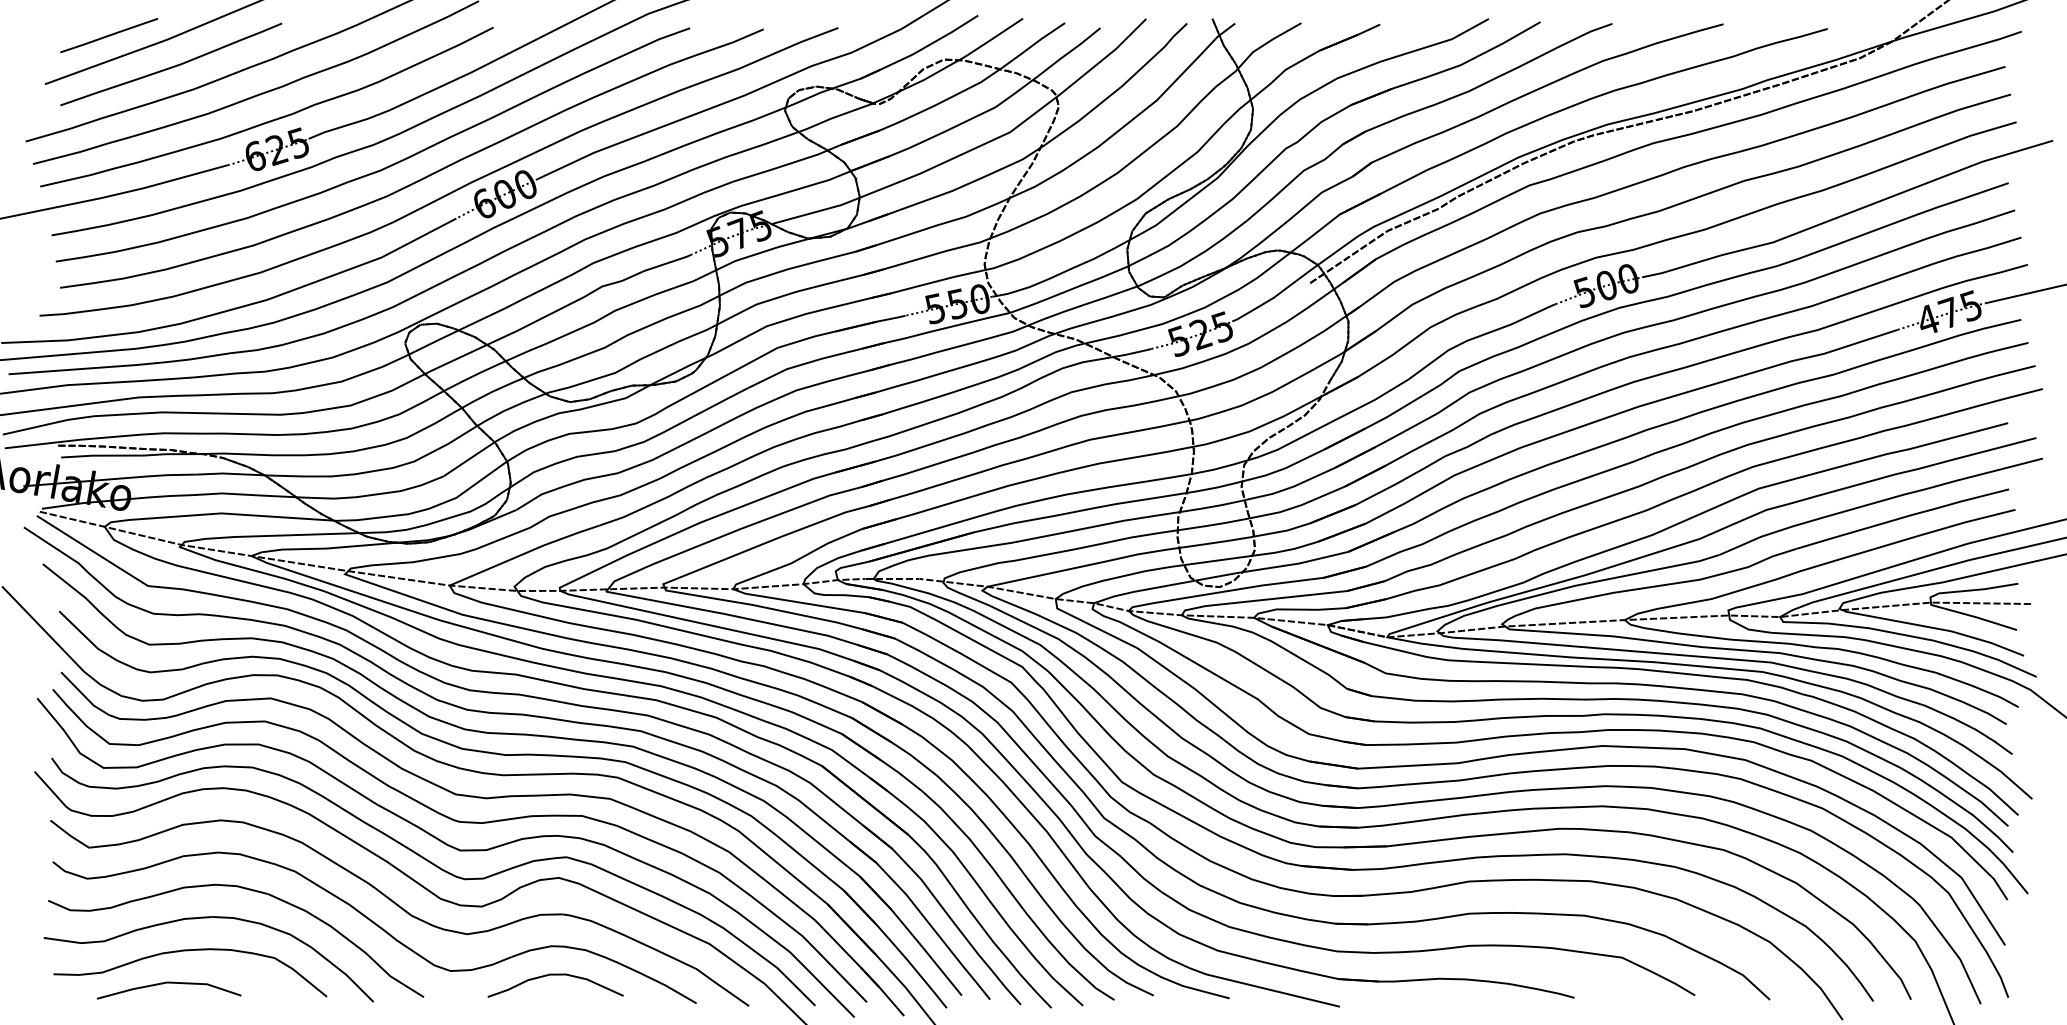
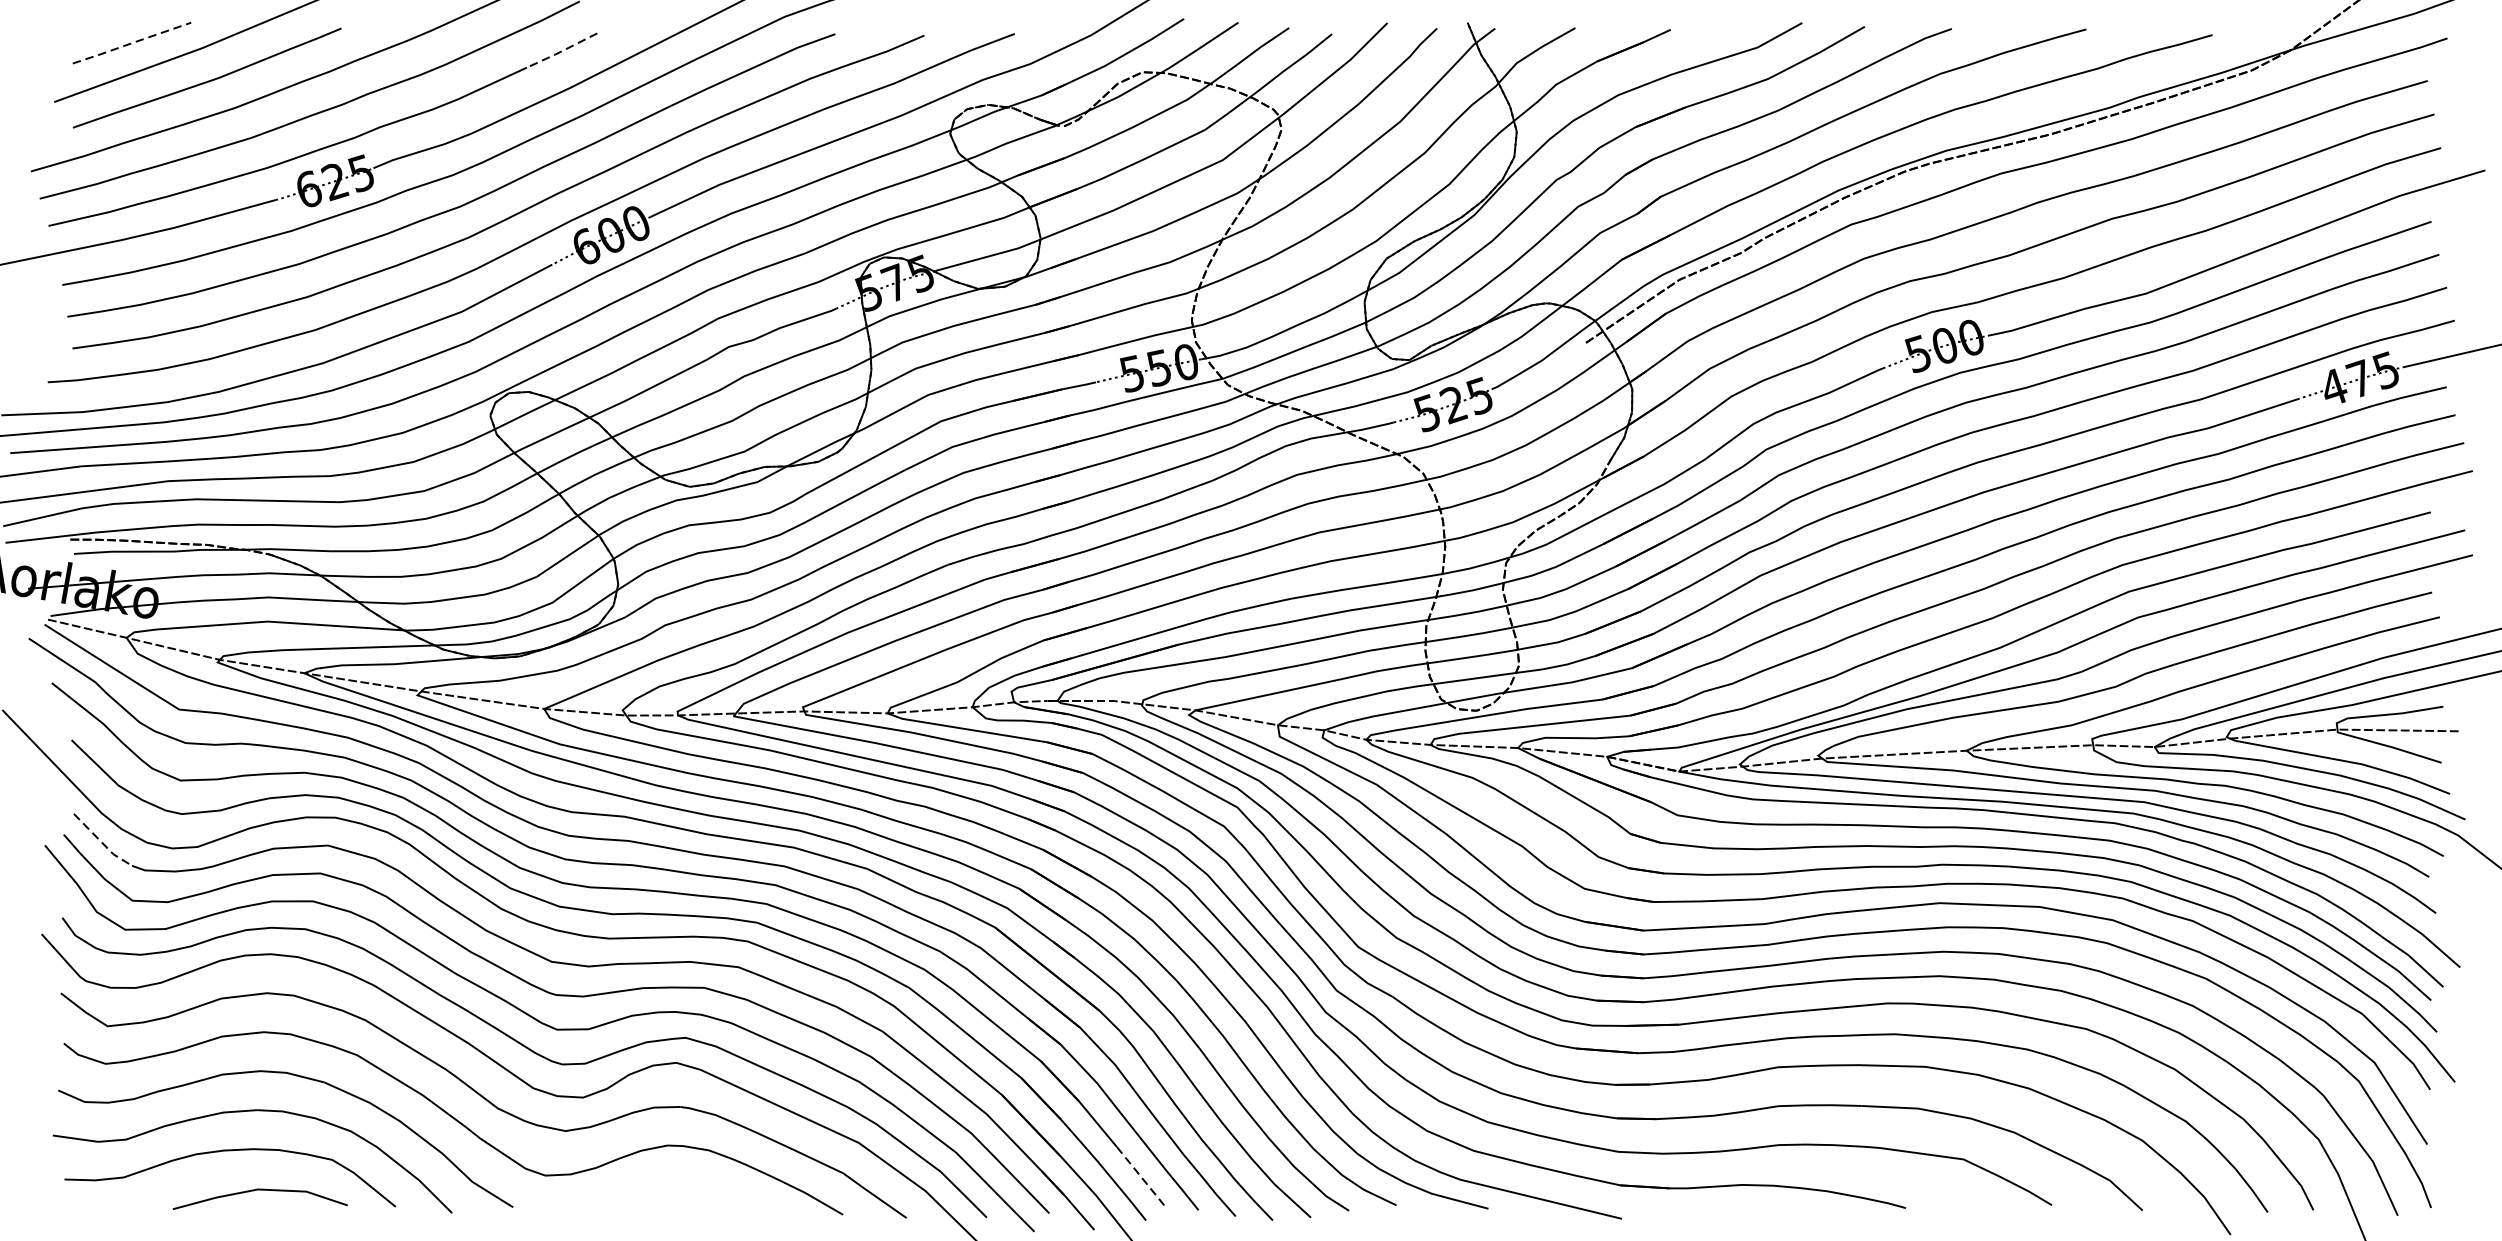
line: (109, 35) -> (132, 43), solid -> dashed
line: (463, 42) -> (560, 51), solid -> dashed
line: (84, 696) -> (102, 843), solid -> dashed
line: (942, 971) -> (1140, 1176), solid -> dashed
curve: (555, 975) -> (672, 1181), removed
line: (168, 983) -> (259, 1190), moved

